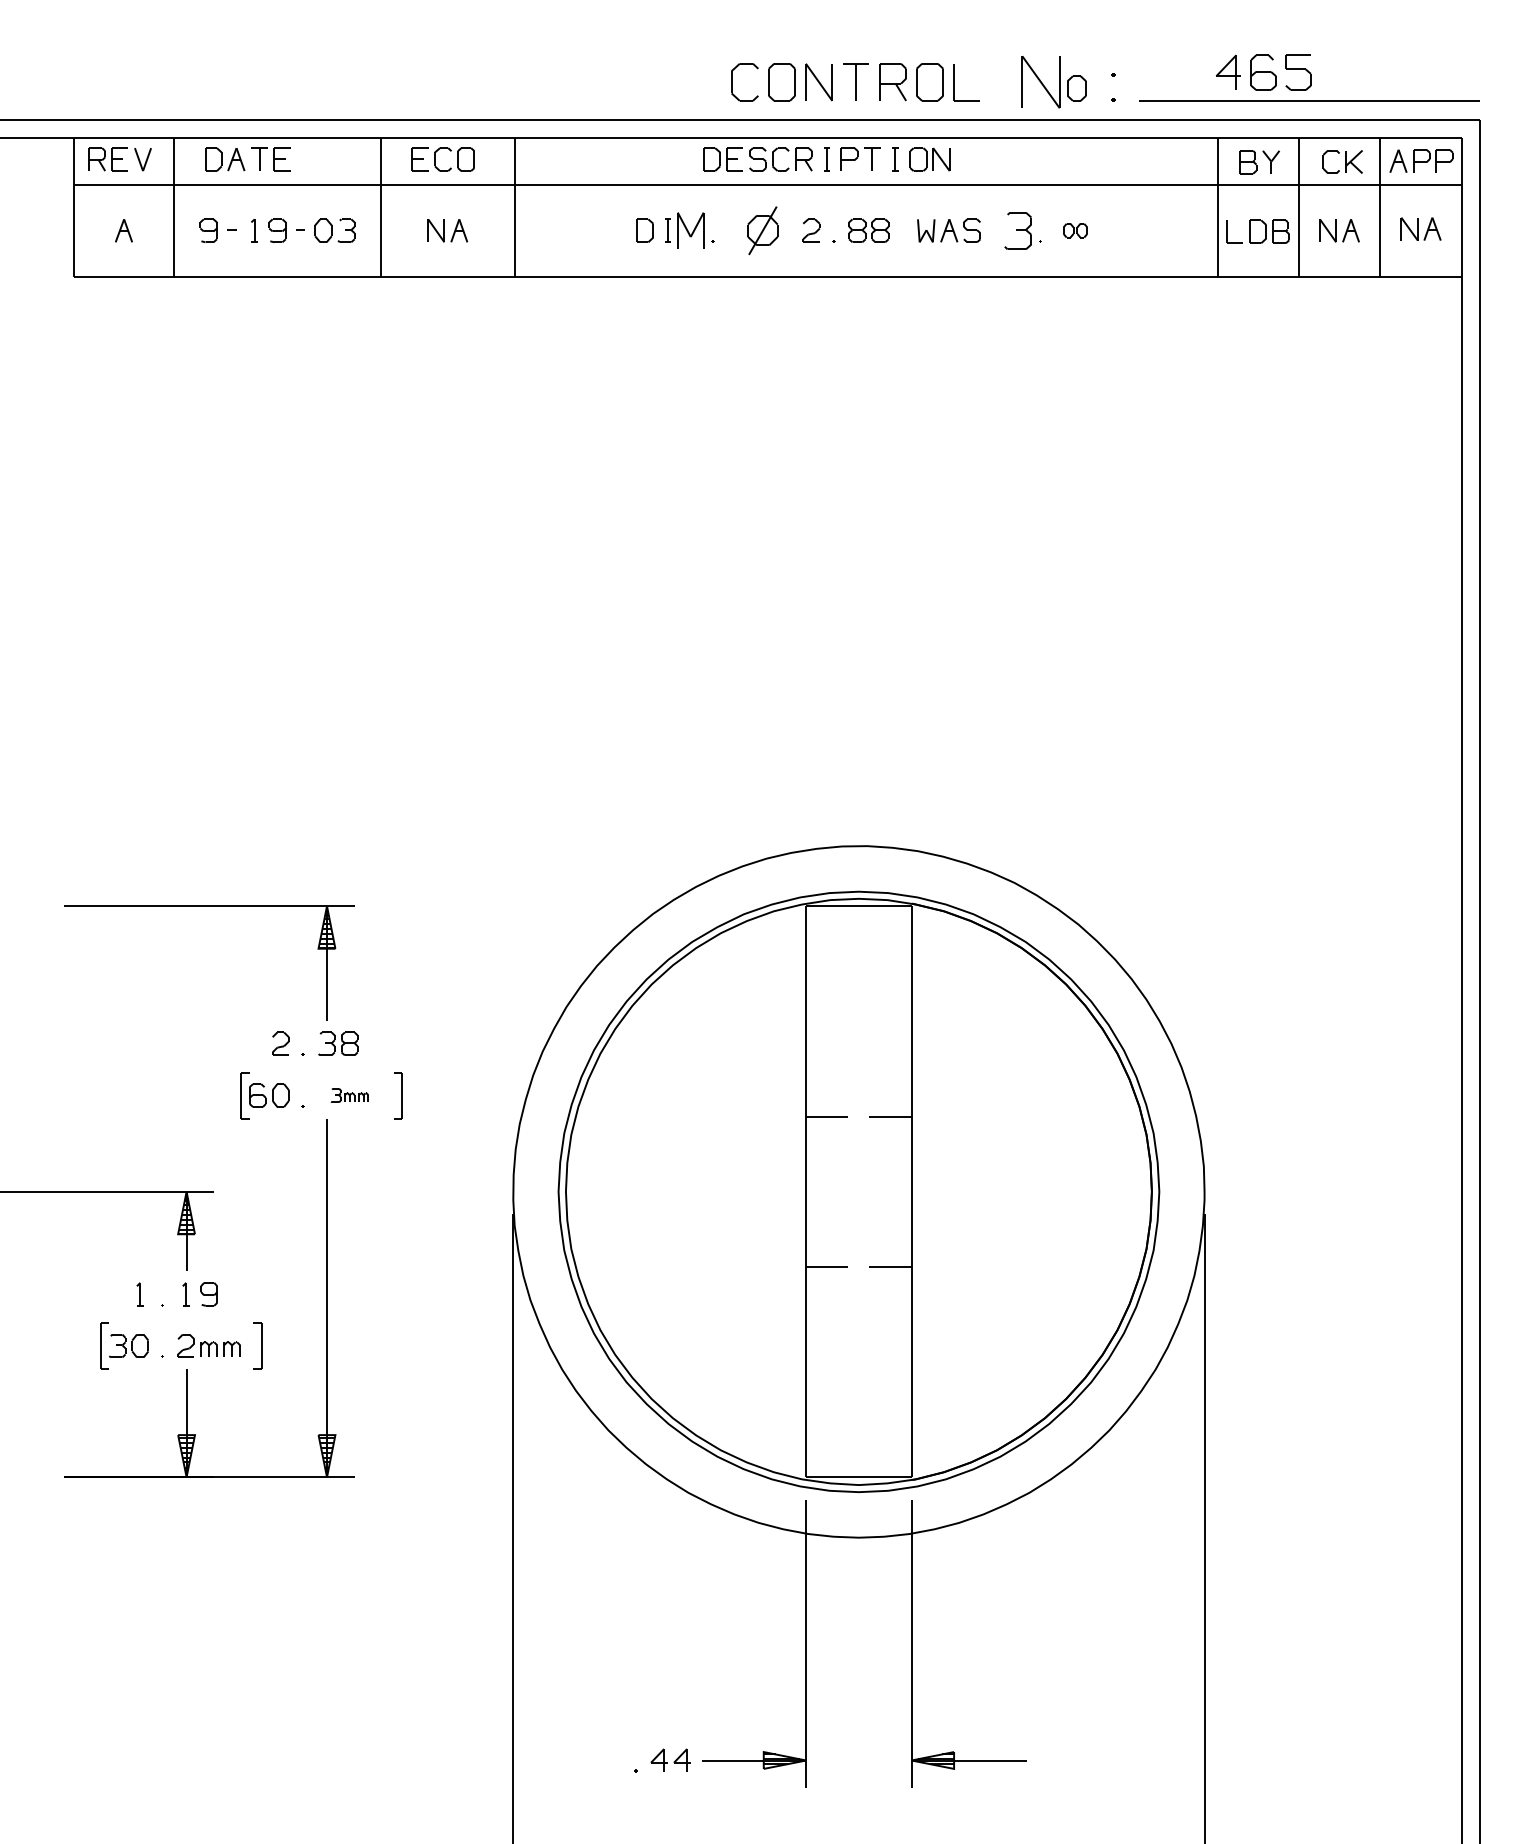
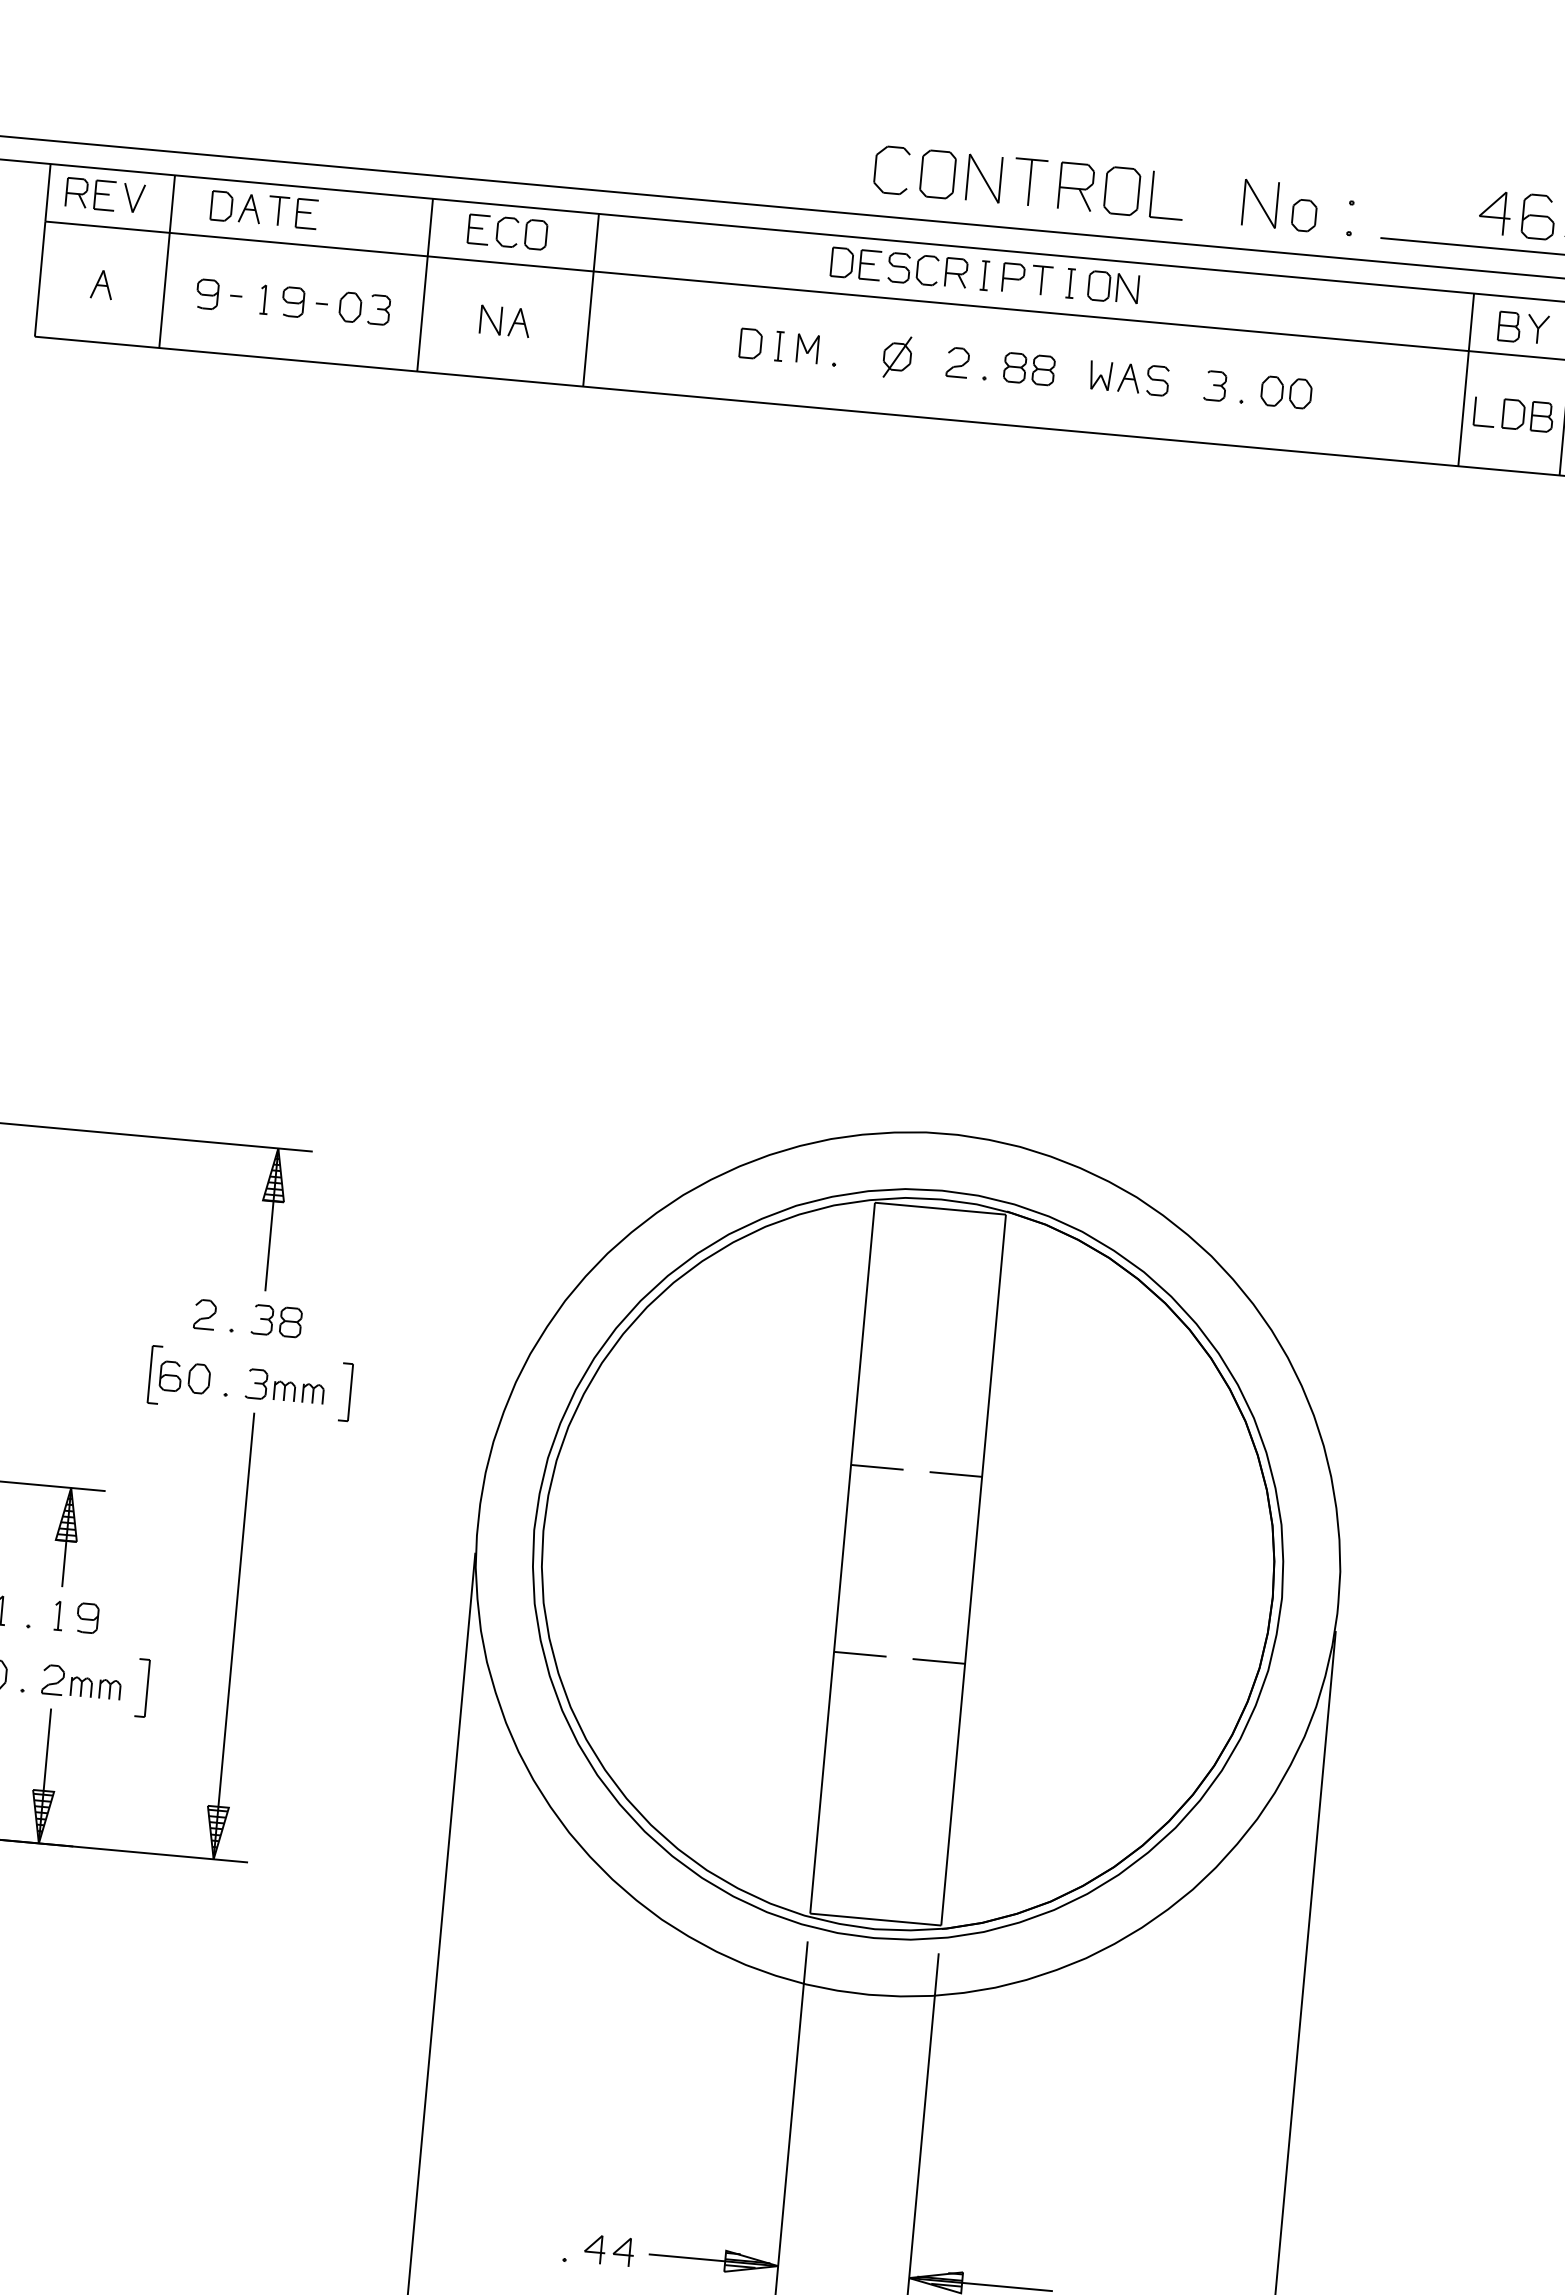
part: (1040, 82) -> (1259, 203), size x0.71
part: (690, 230) -> (807, 348), size x0.62
part: (762, 230) -> (896, 356), size x0.71
part: (1017, 230) -> (1214, 385), size x0.62
part: (1075, 230) -> (1286, 392), size x1.67
part: (349, 1095) -> (284, 1386), size x1.67

